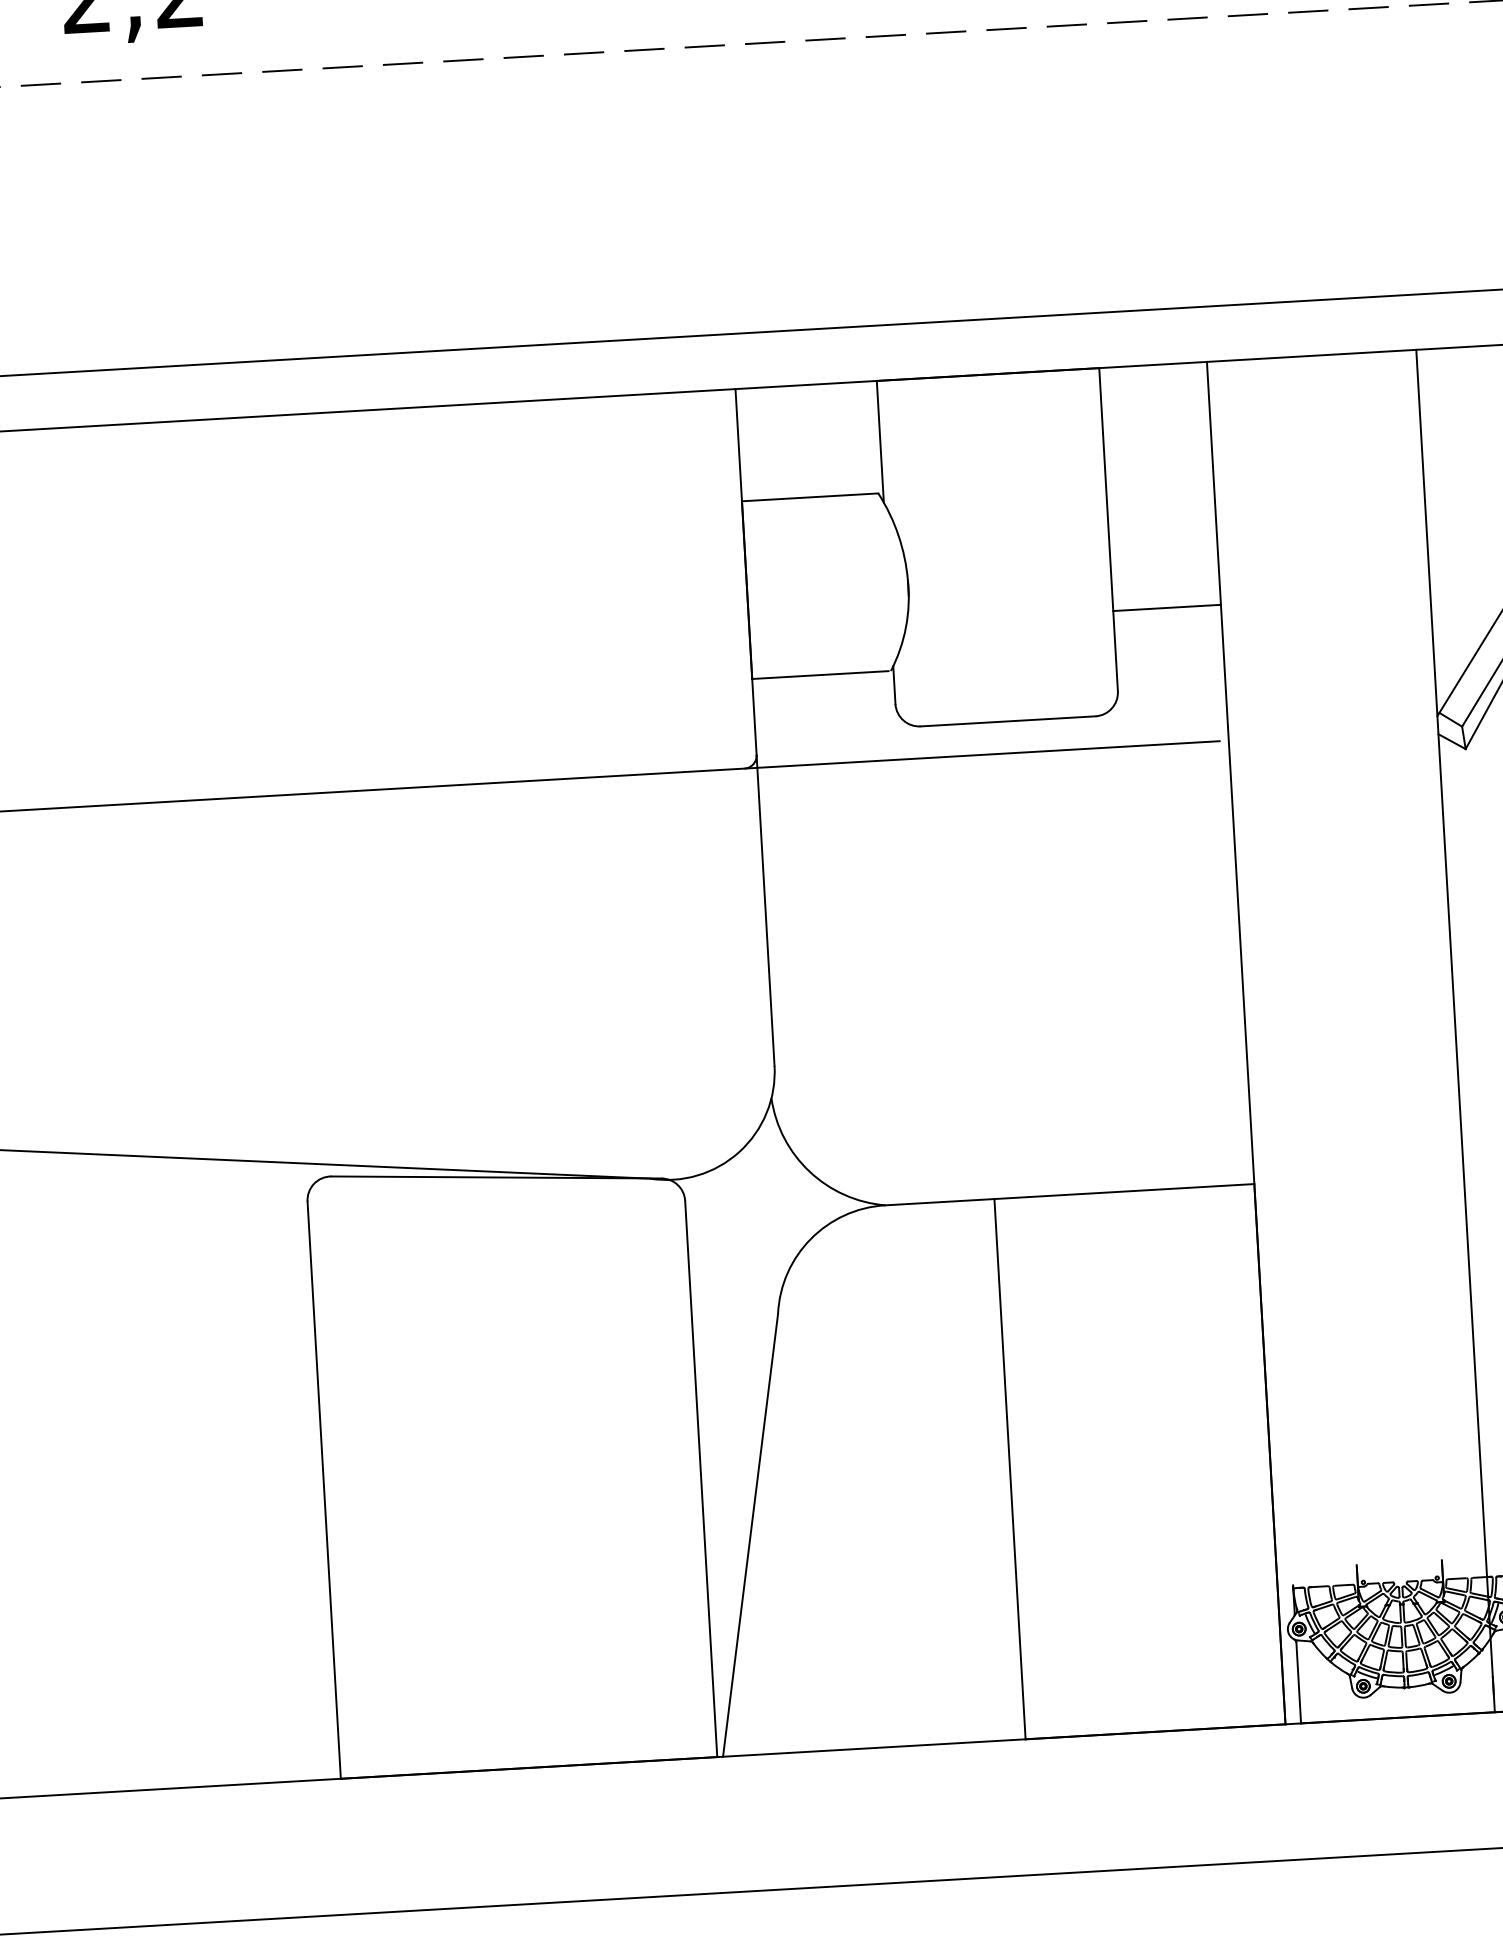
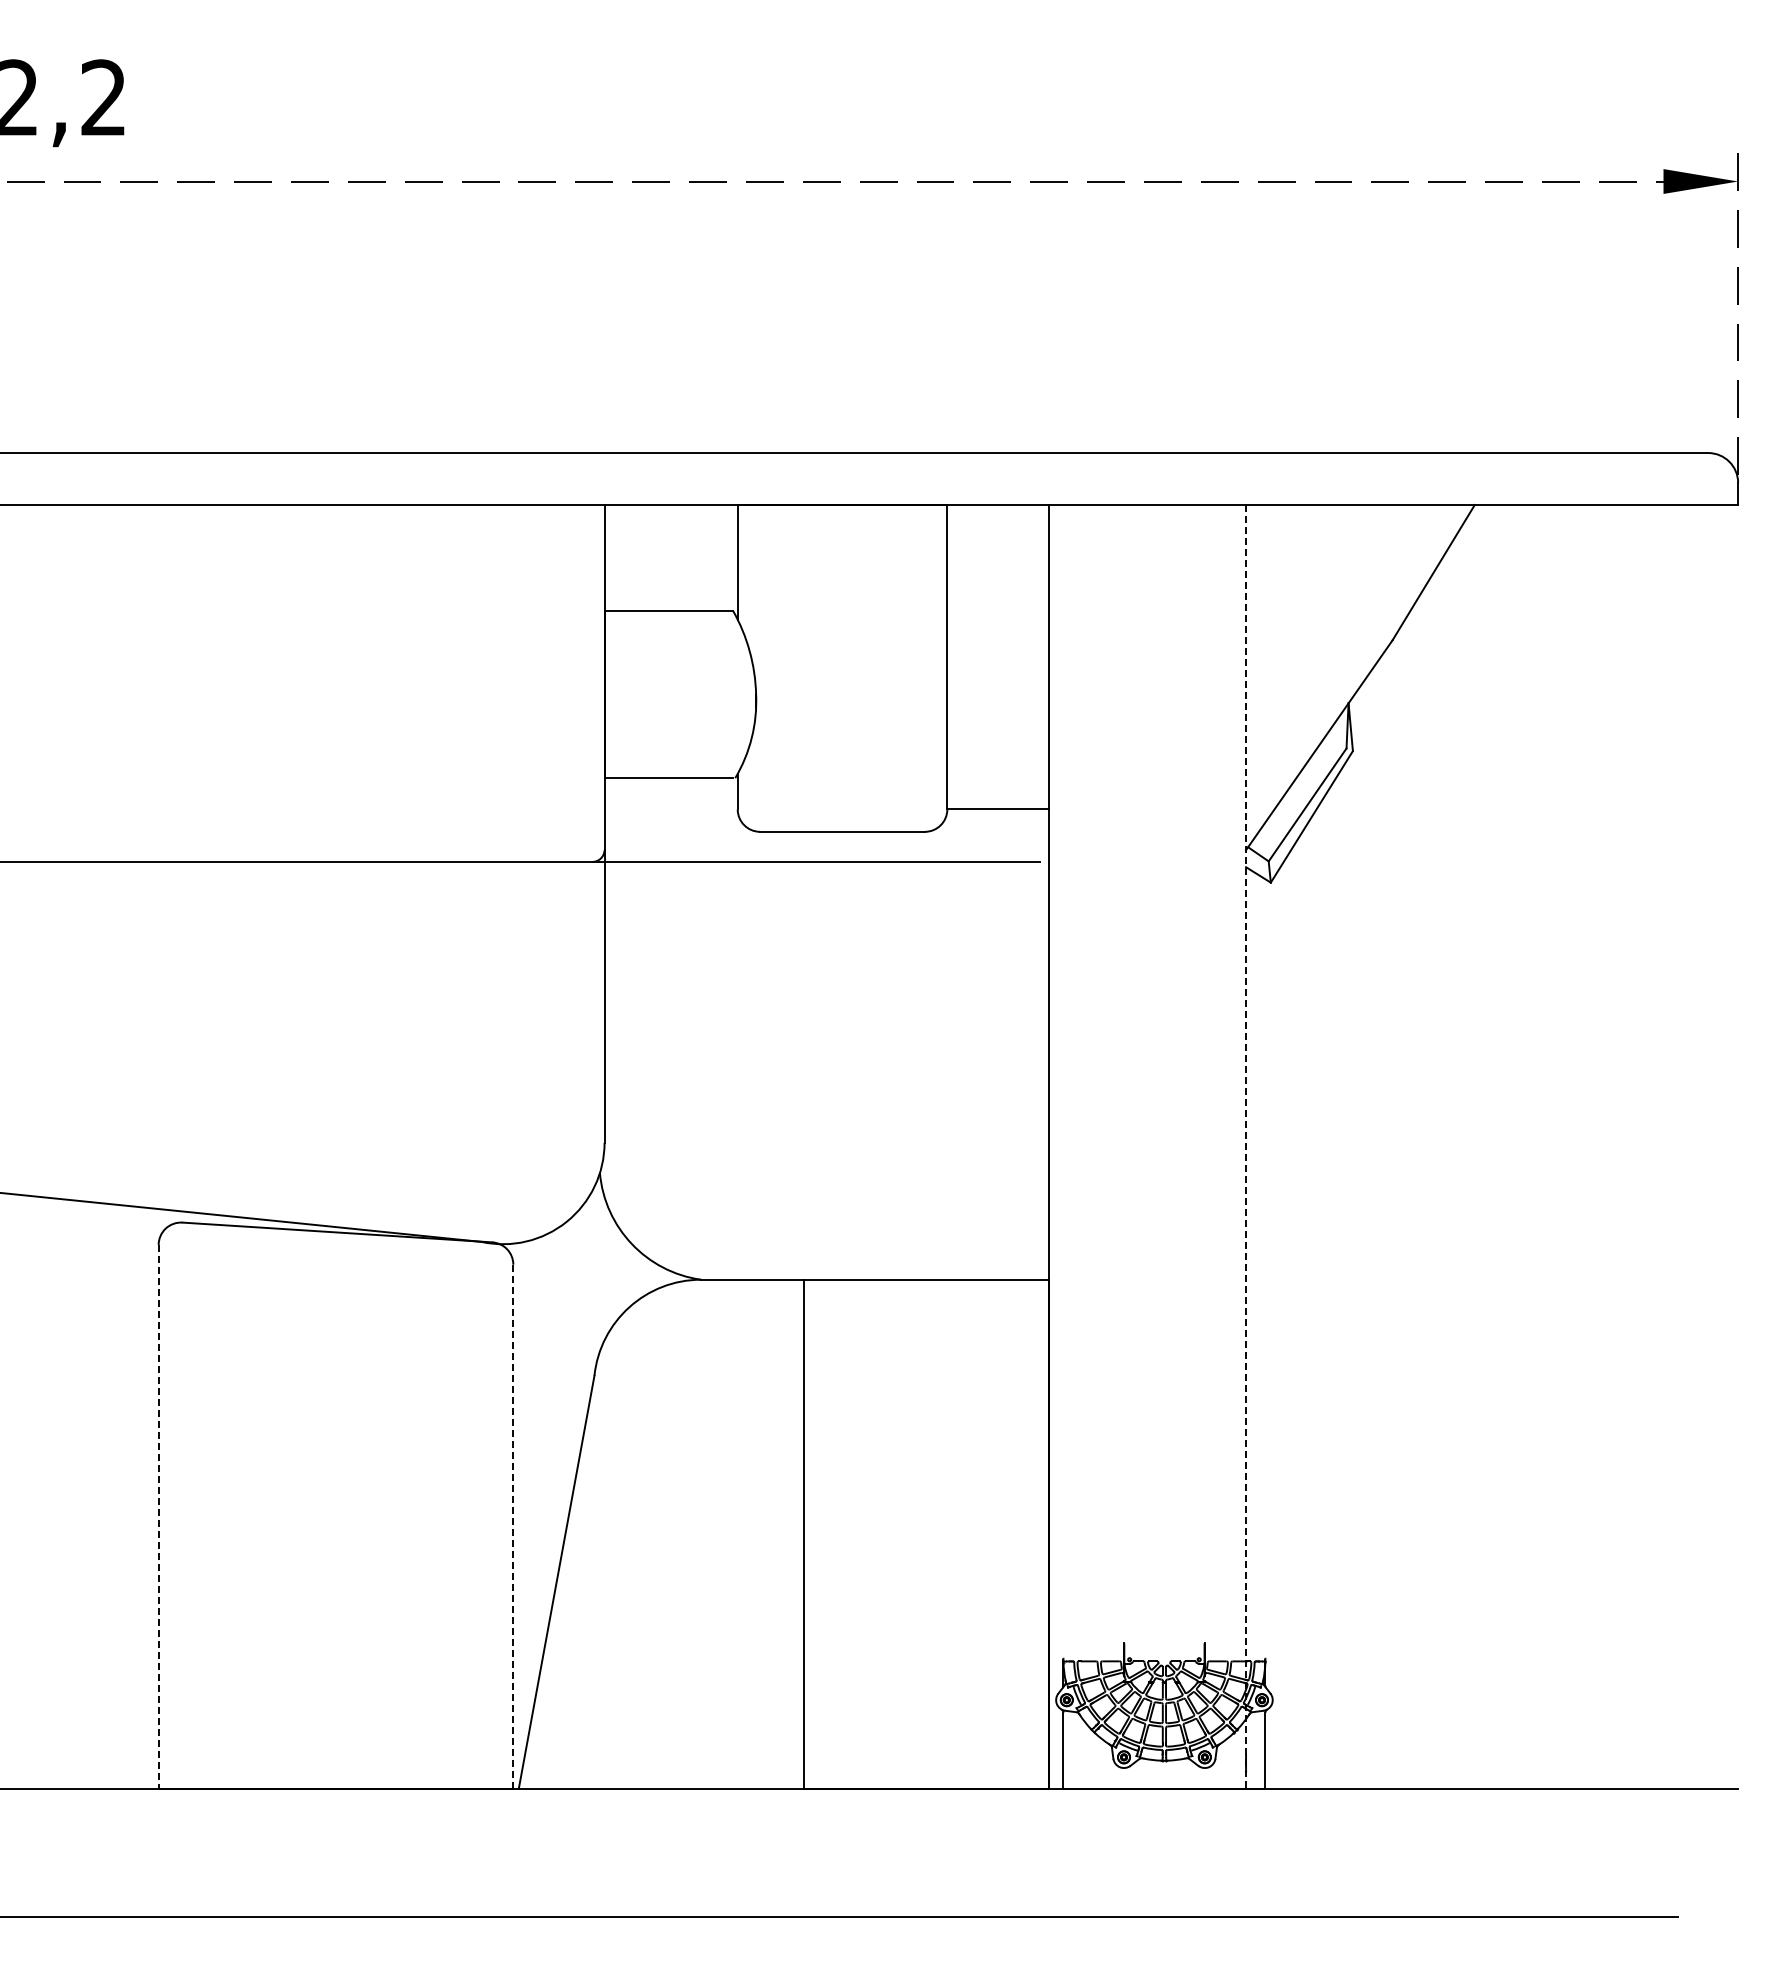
line: (1166, 607) -> (997, 808), moved
line: (1456, 1030) -> (1246, 1146), solid -> dashed
line: (701, 1478) -> (513, 1526), solid -> dashed
line: (324, 1489) -> (158, 1516), solid -> dashed

